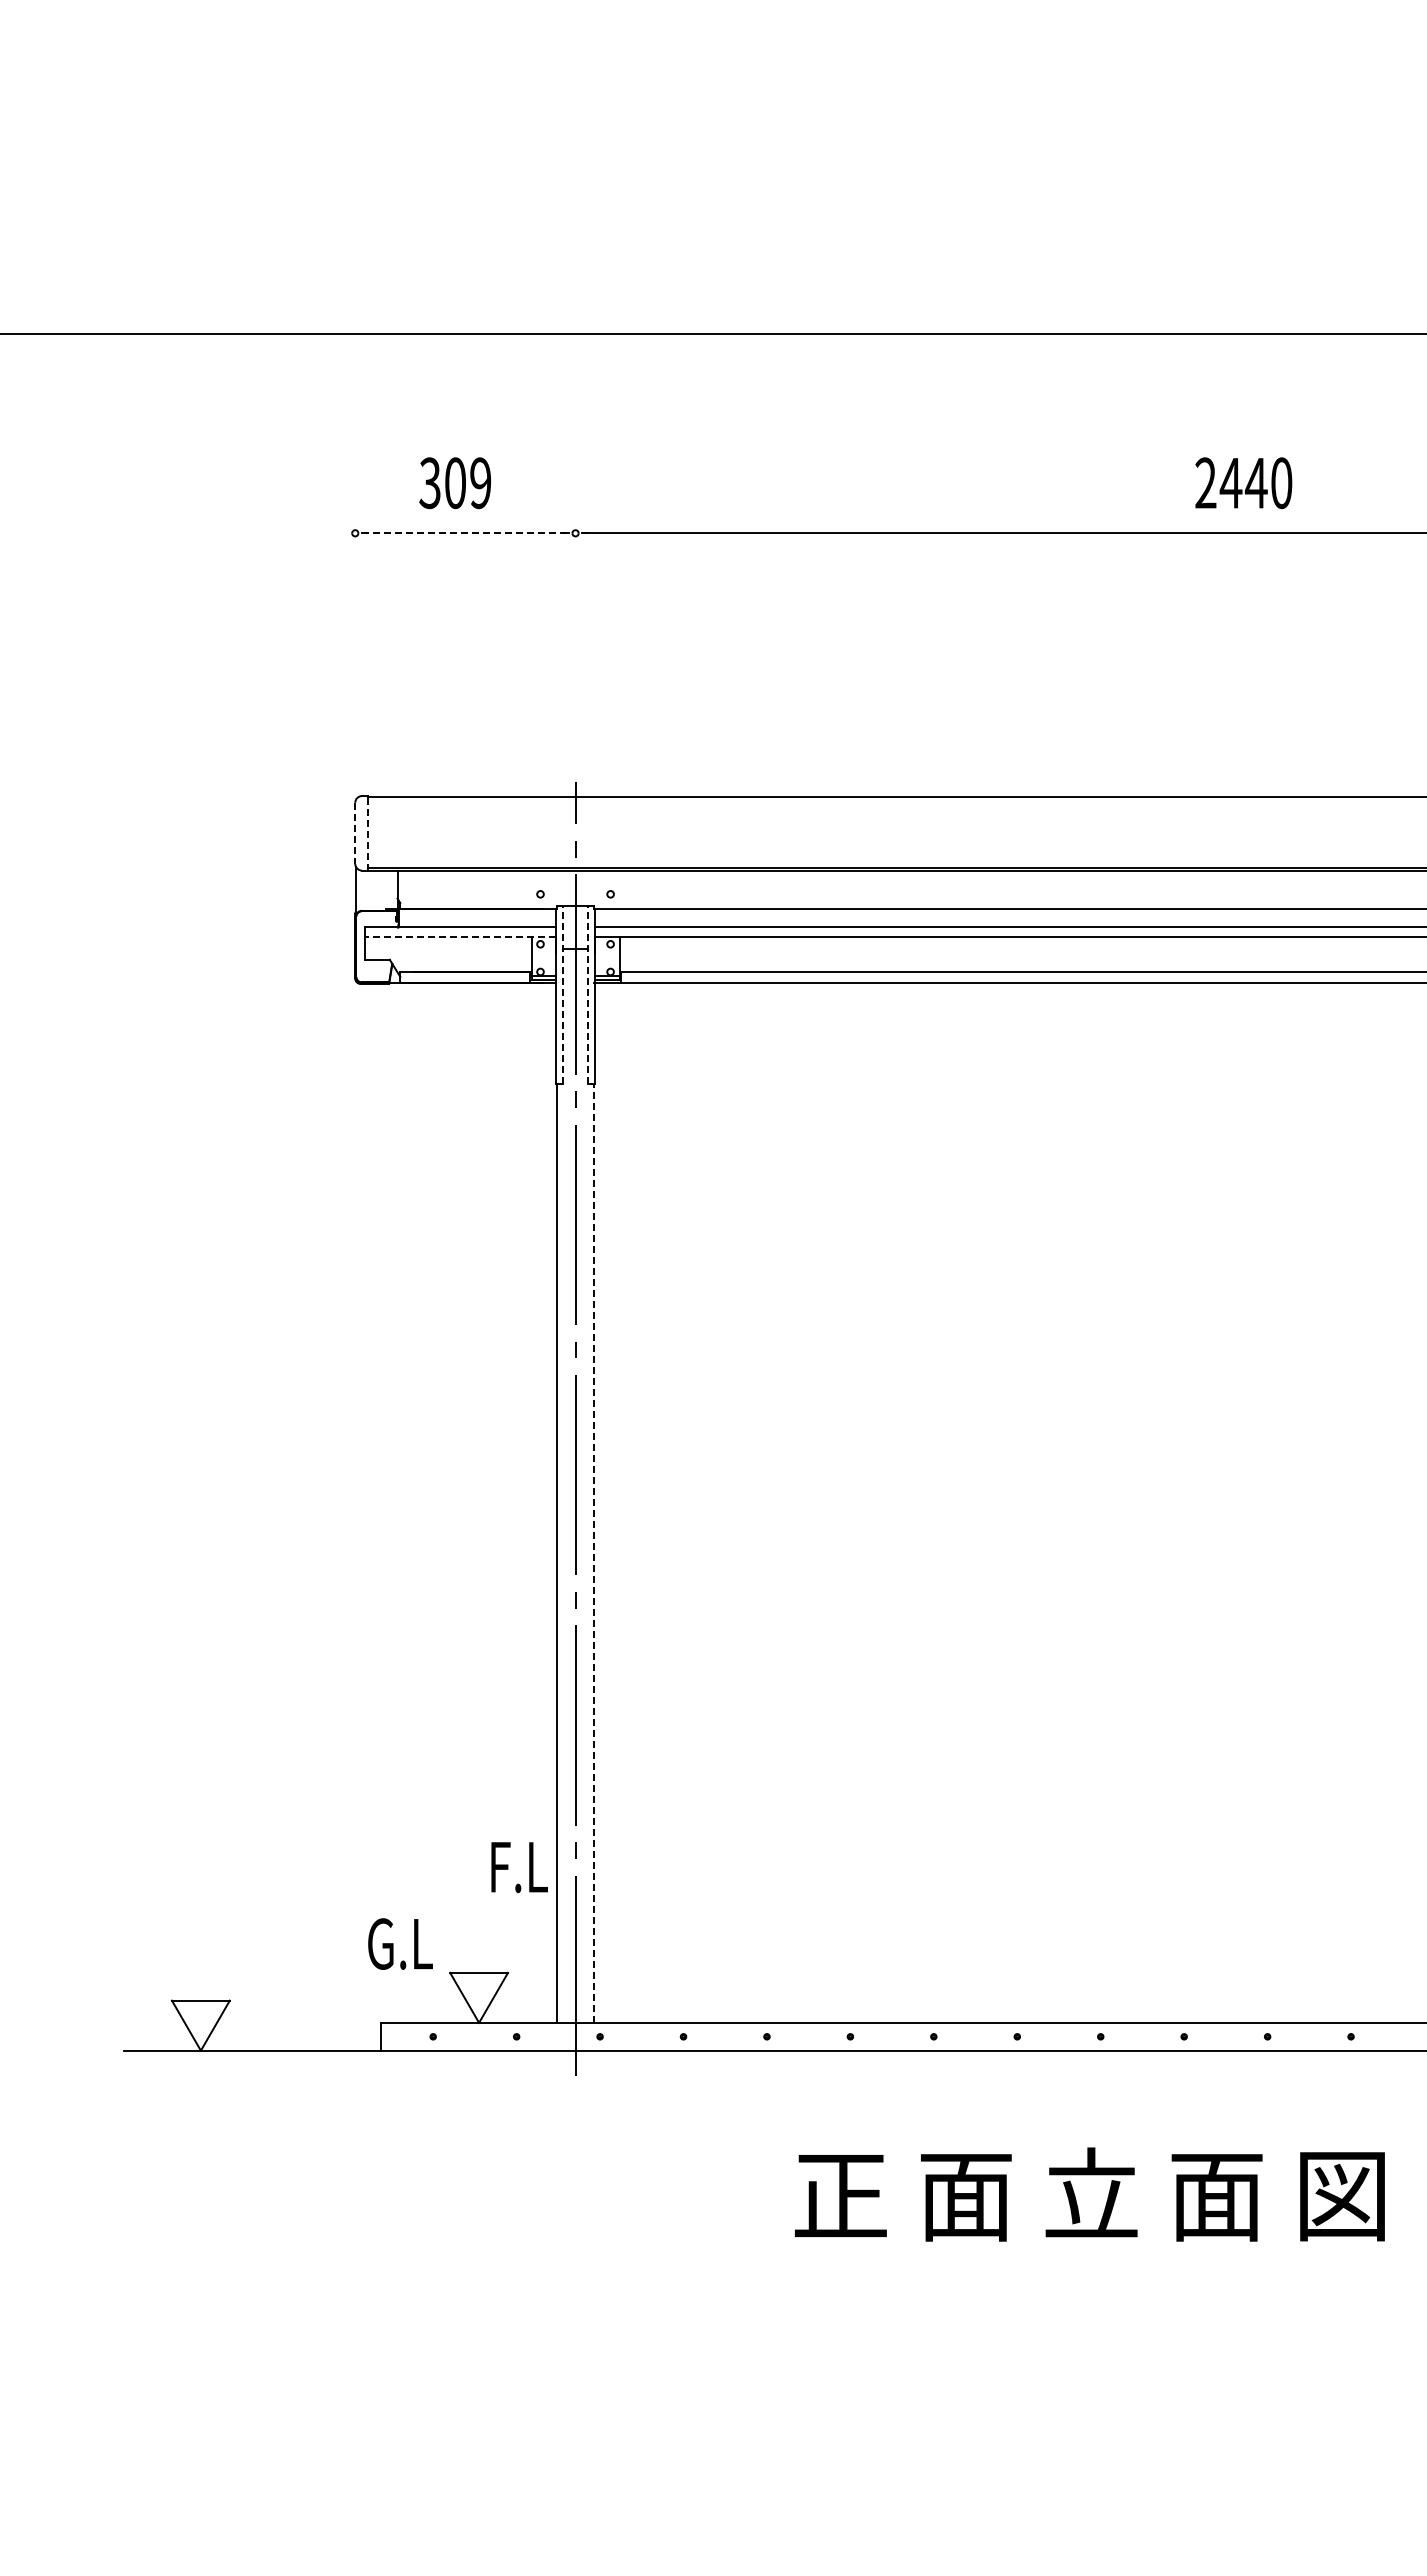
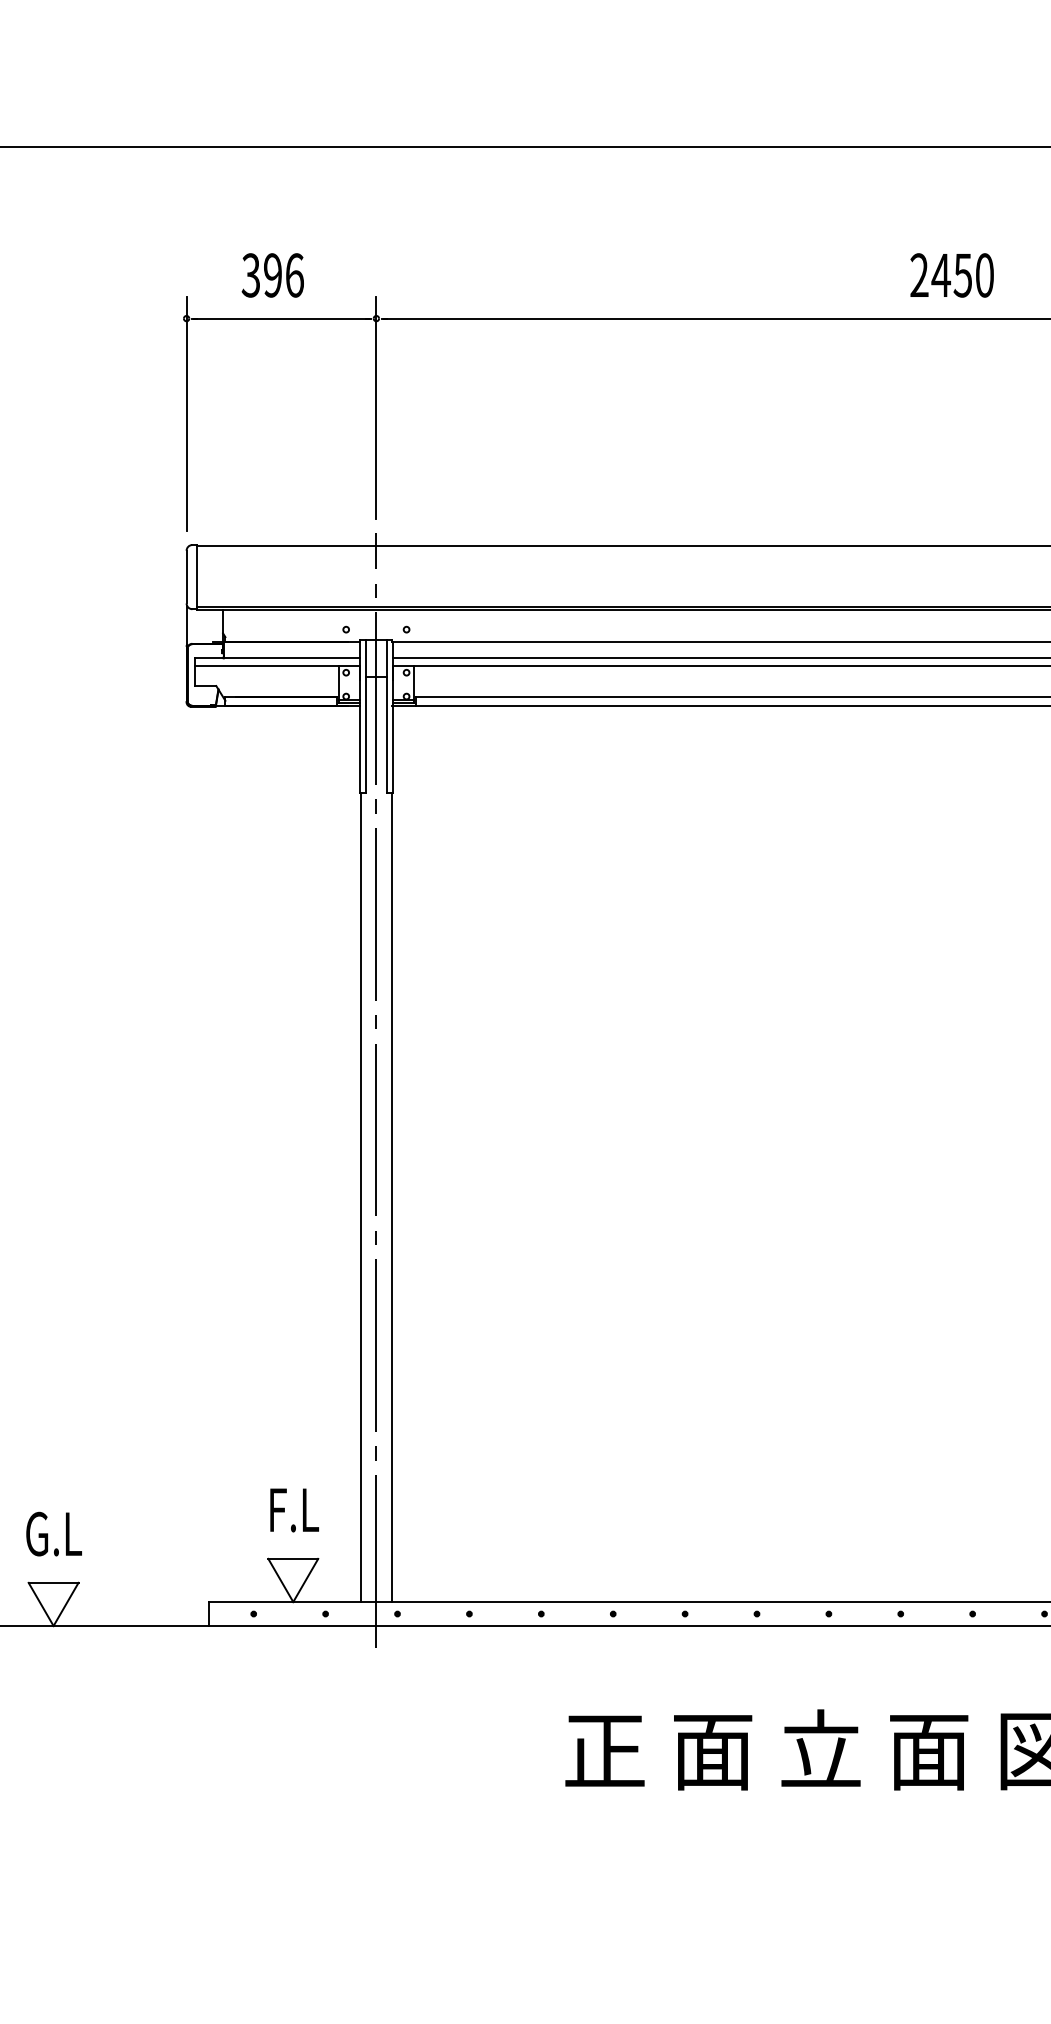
text: (468, 483) -> (284, 275), 309 -> 396
text: (1255, 483) -> (962, 275), 2440 -> 2450
line: (465, 533) -> (281, 318), dashed -> solid
line: (575, 636) -> (376, 407), added
line: (355, 644) -> (186, 414), added
line: (355, 833) -> (186, 577), dashed -> solid
line: (367, 833) -> (197, 577), dashed -> solid
line: (460, 937) -> (277, 666), dashed -> solid
line: (563, 995) -> (366, 716), dashed -> solid
line: (587, 995) -> (386, 716), dashed -> solid
line: (593, 1553) -> (391, 1197), dashed -> solid
text: (519, 1867) -> (294, 1510), moved
text: (400, 1943) -> (54, 1533), moved

